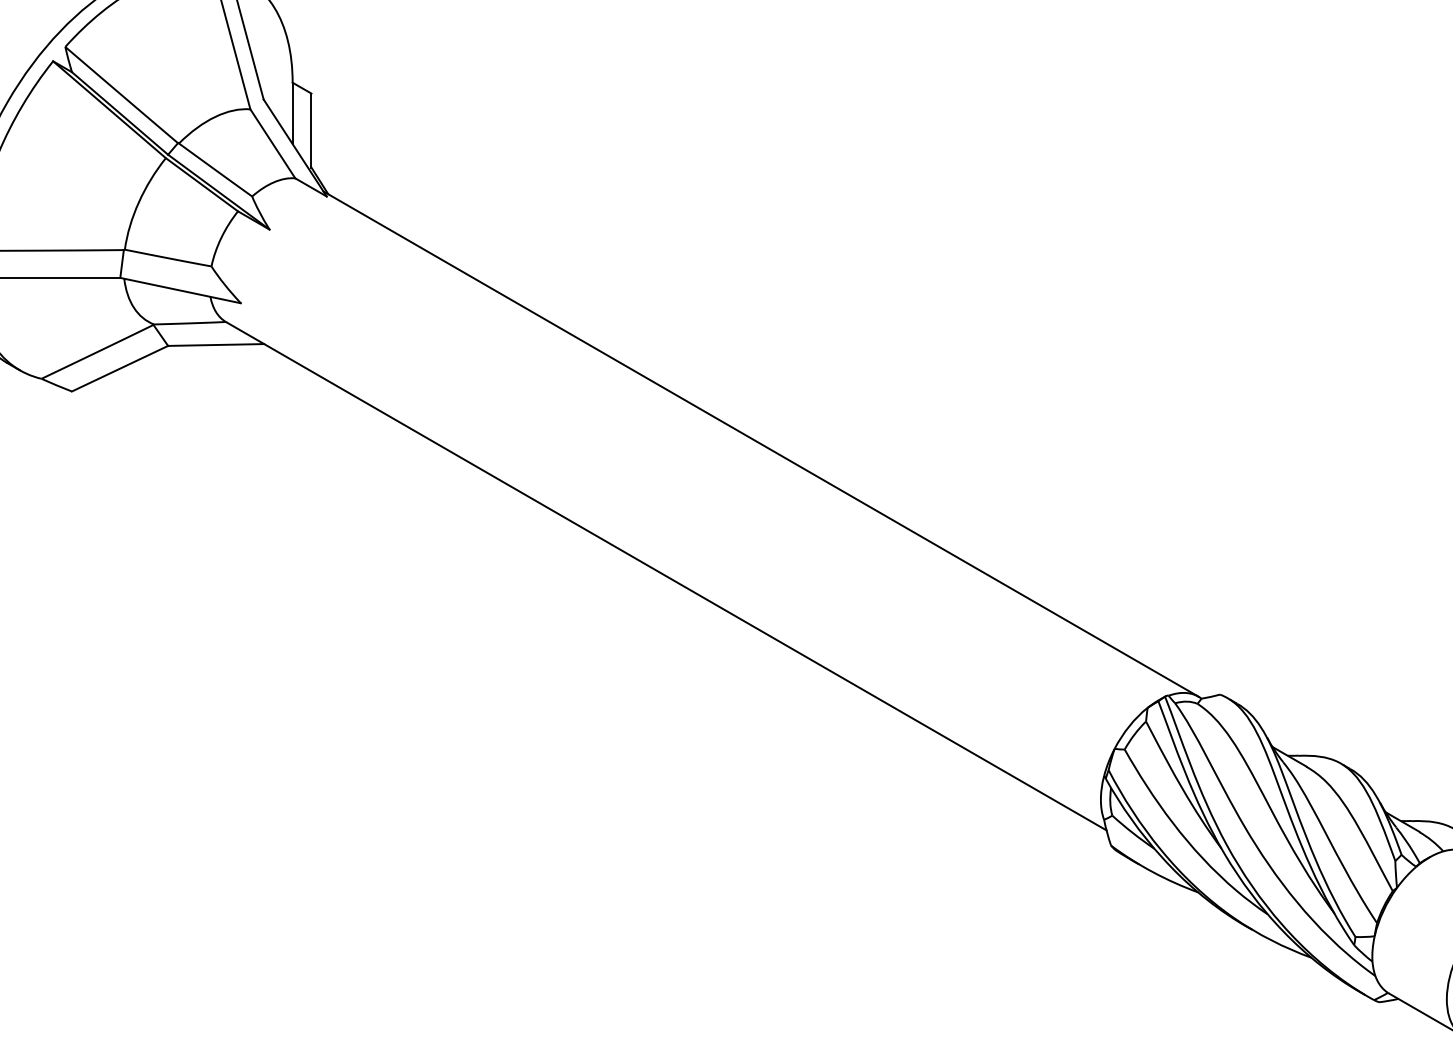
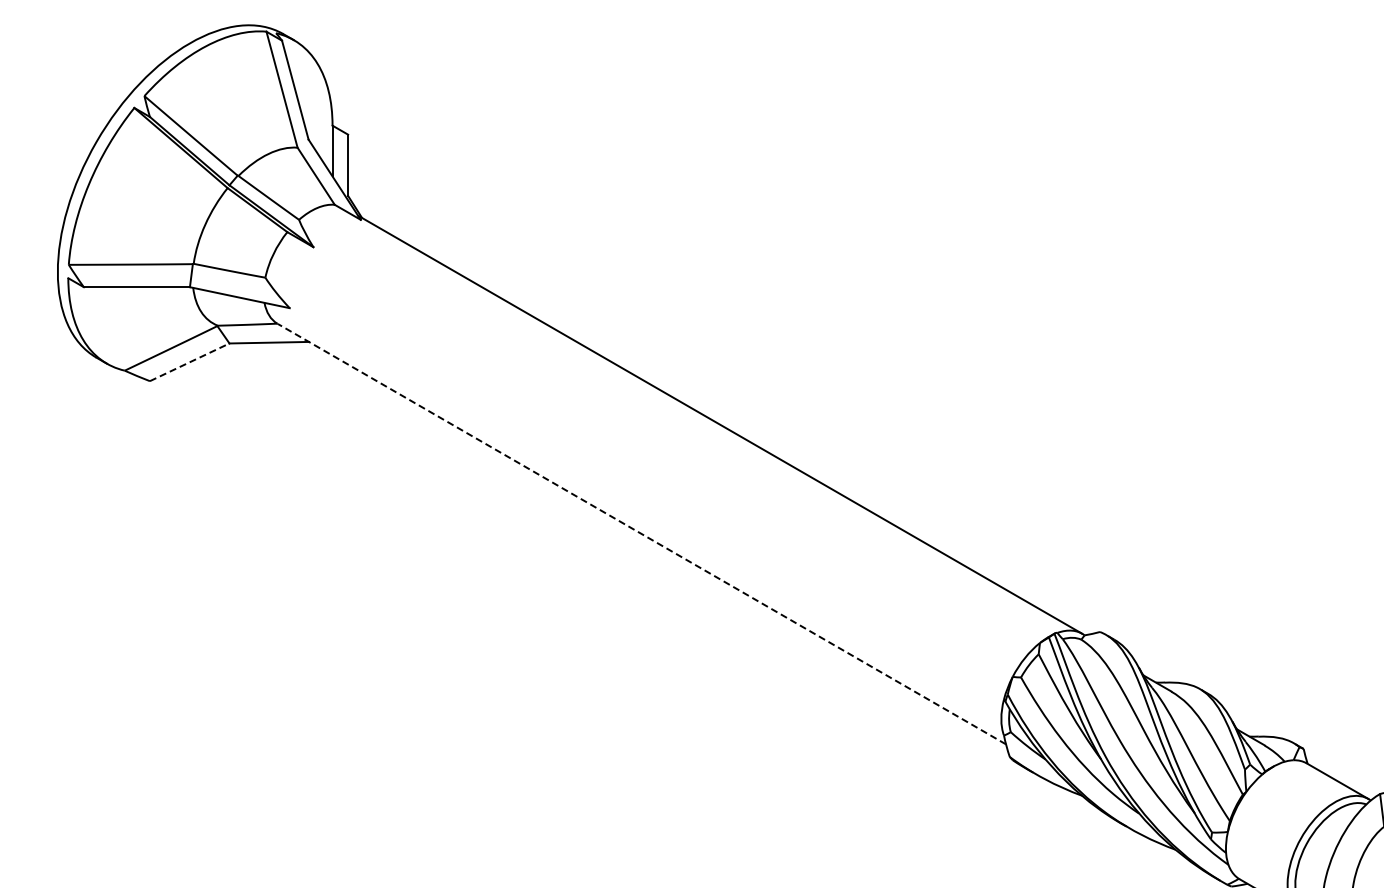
line: (120, 368) -> (190, 362), solid -> dashed
line: (666, 575) -> (641, 533), solid -> dashed

